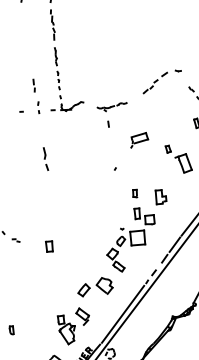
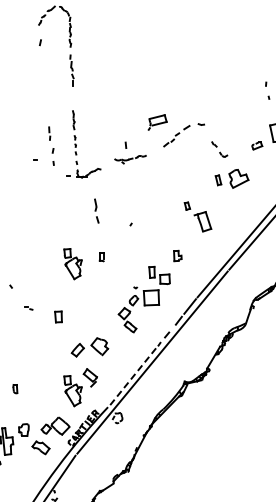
part: (59, 79) -> (76, 144), moved
part: (38, 107) -> (53, 156), size x1.4
line: (108, 123) -> (125, 144), moved
part: (139, 140) -> (157, 122), moved
part: (45, 158) -> (96, 210), moved
part: (134, 193) -> (101, 257), moved
part: (160, 196) -> (177, 255), size x0.7
part: (61, 209) -> (72, 264), added
part: (15, 240) -> (28, 308), moved
part: (49, 246) -> (58, 316), moved
part: (94, 287) -> (89, 347), moved
line: (122, 314) -> (132, 377), solid -> dashed

